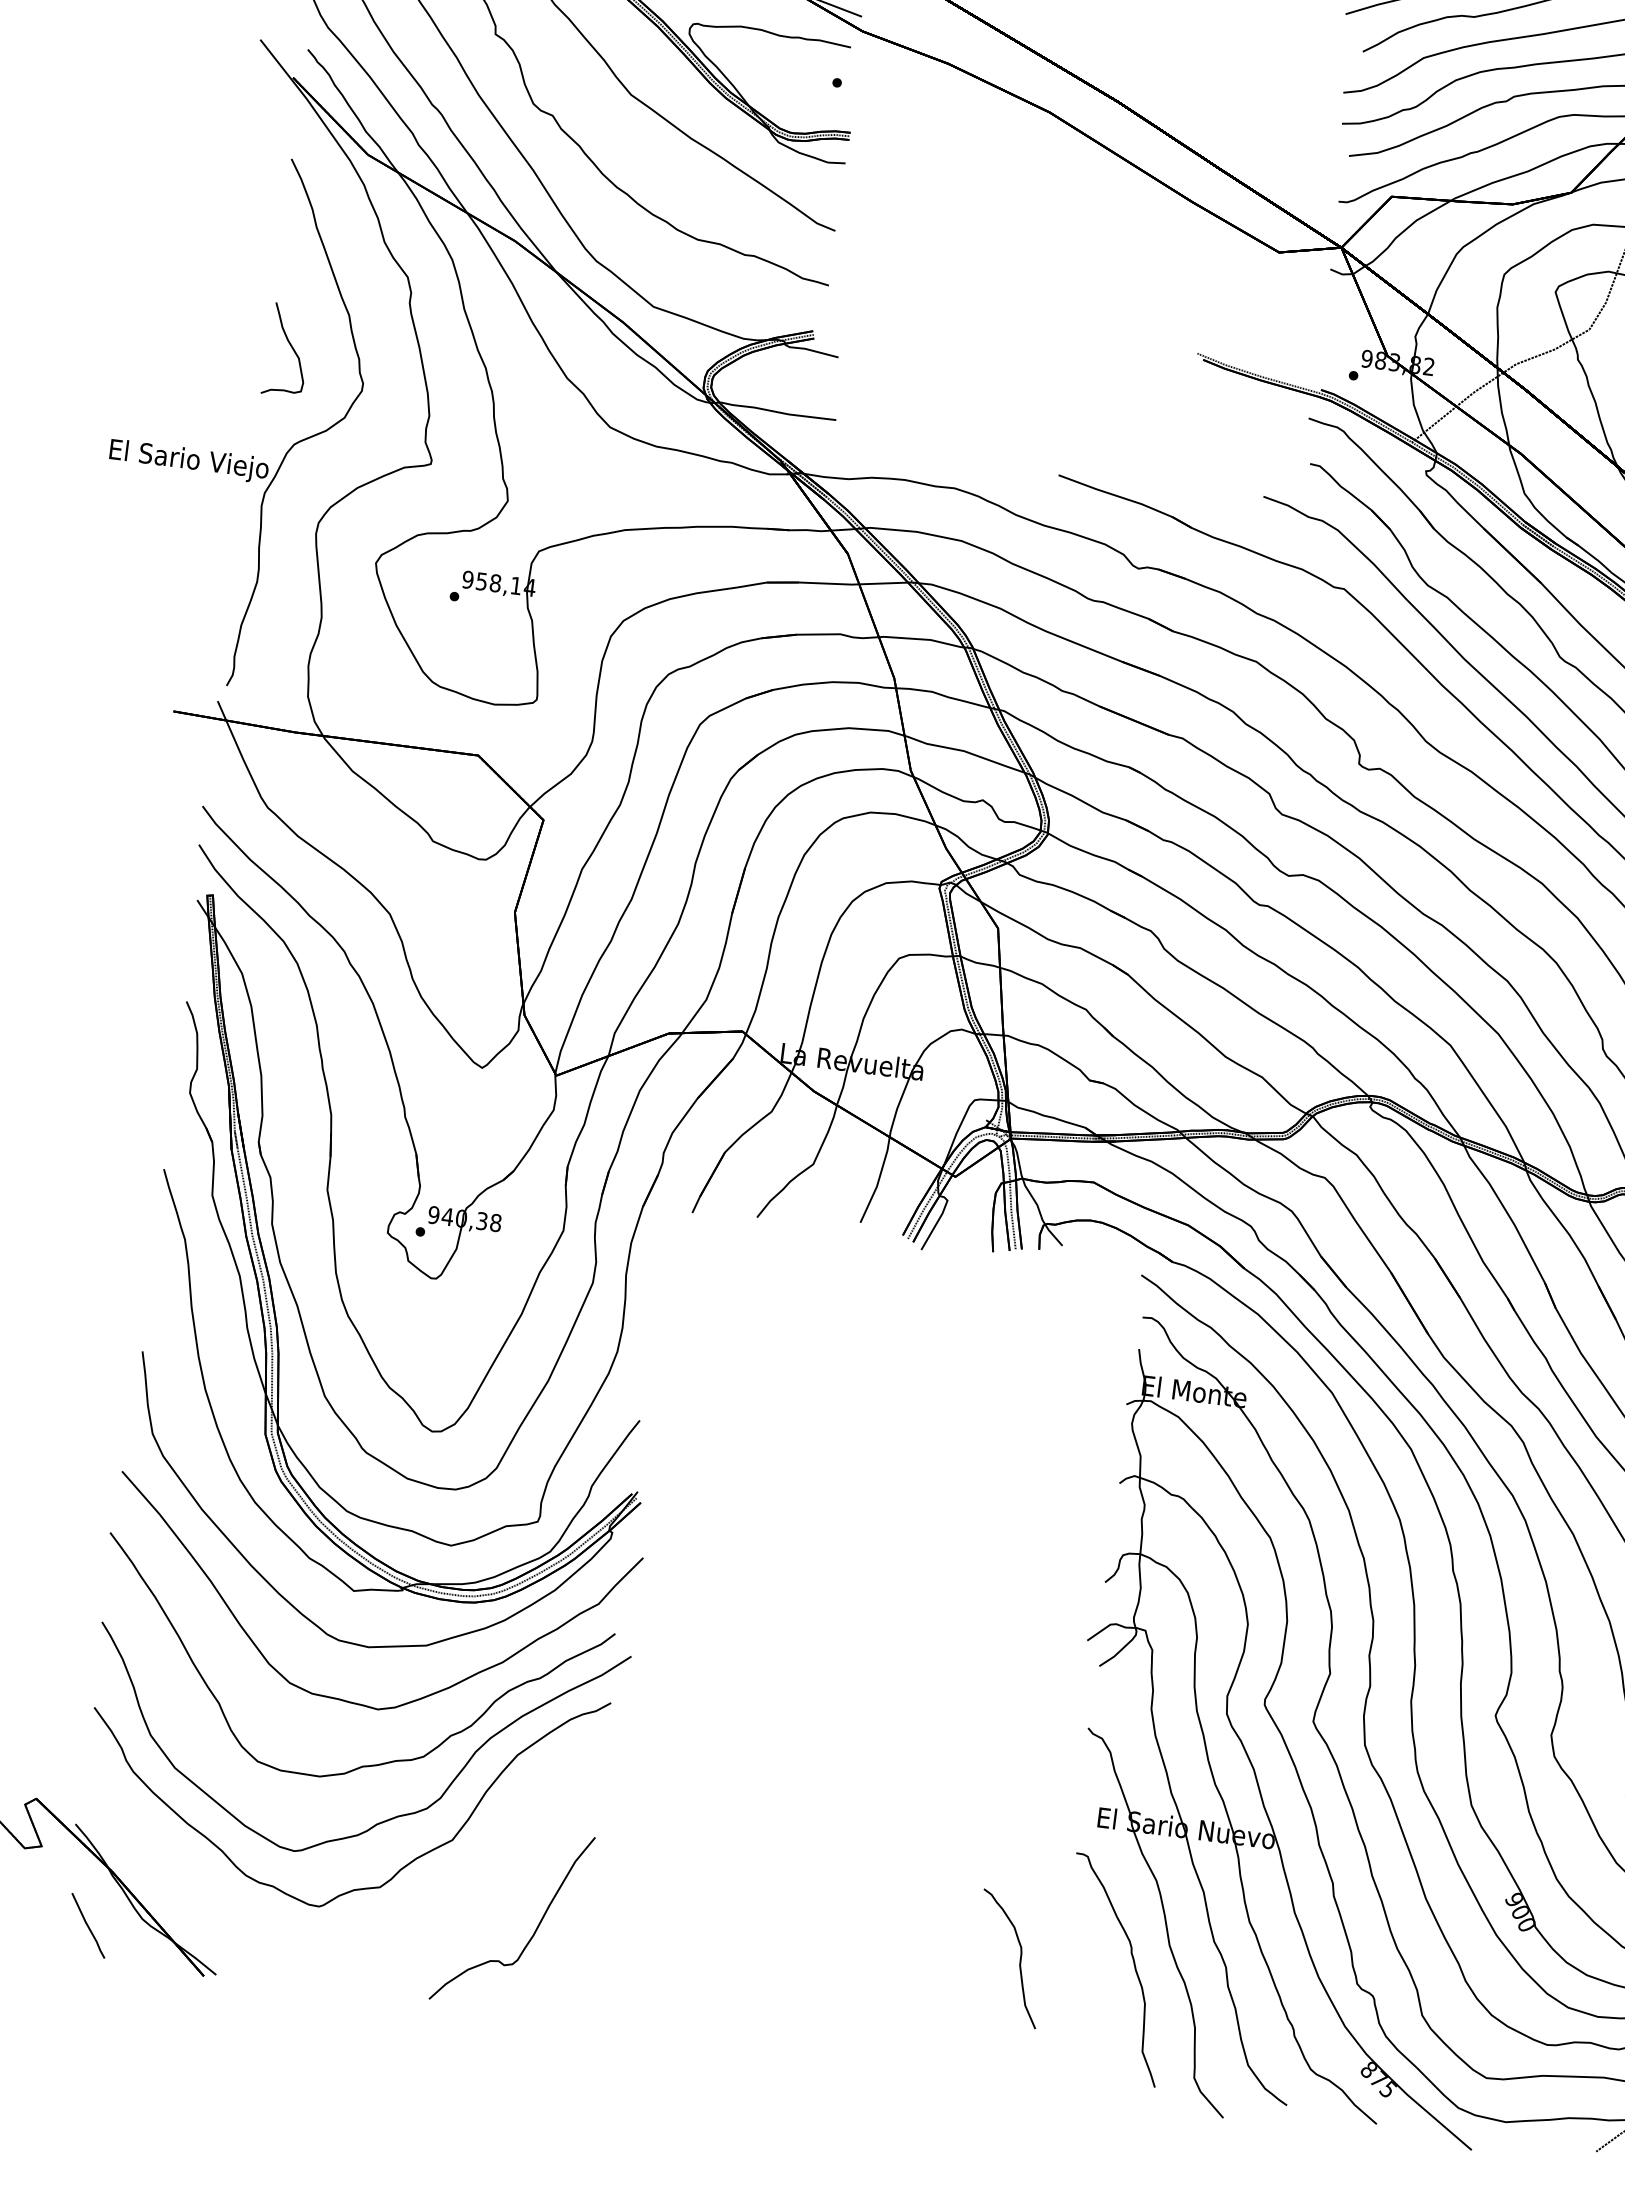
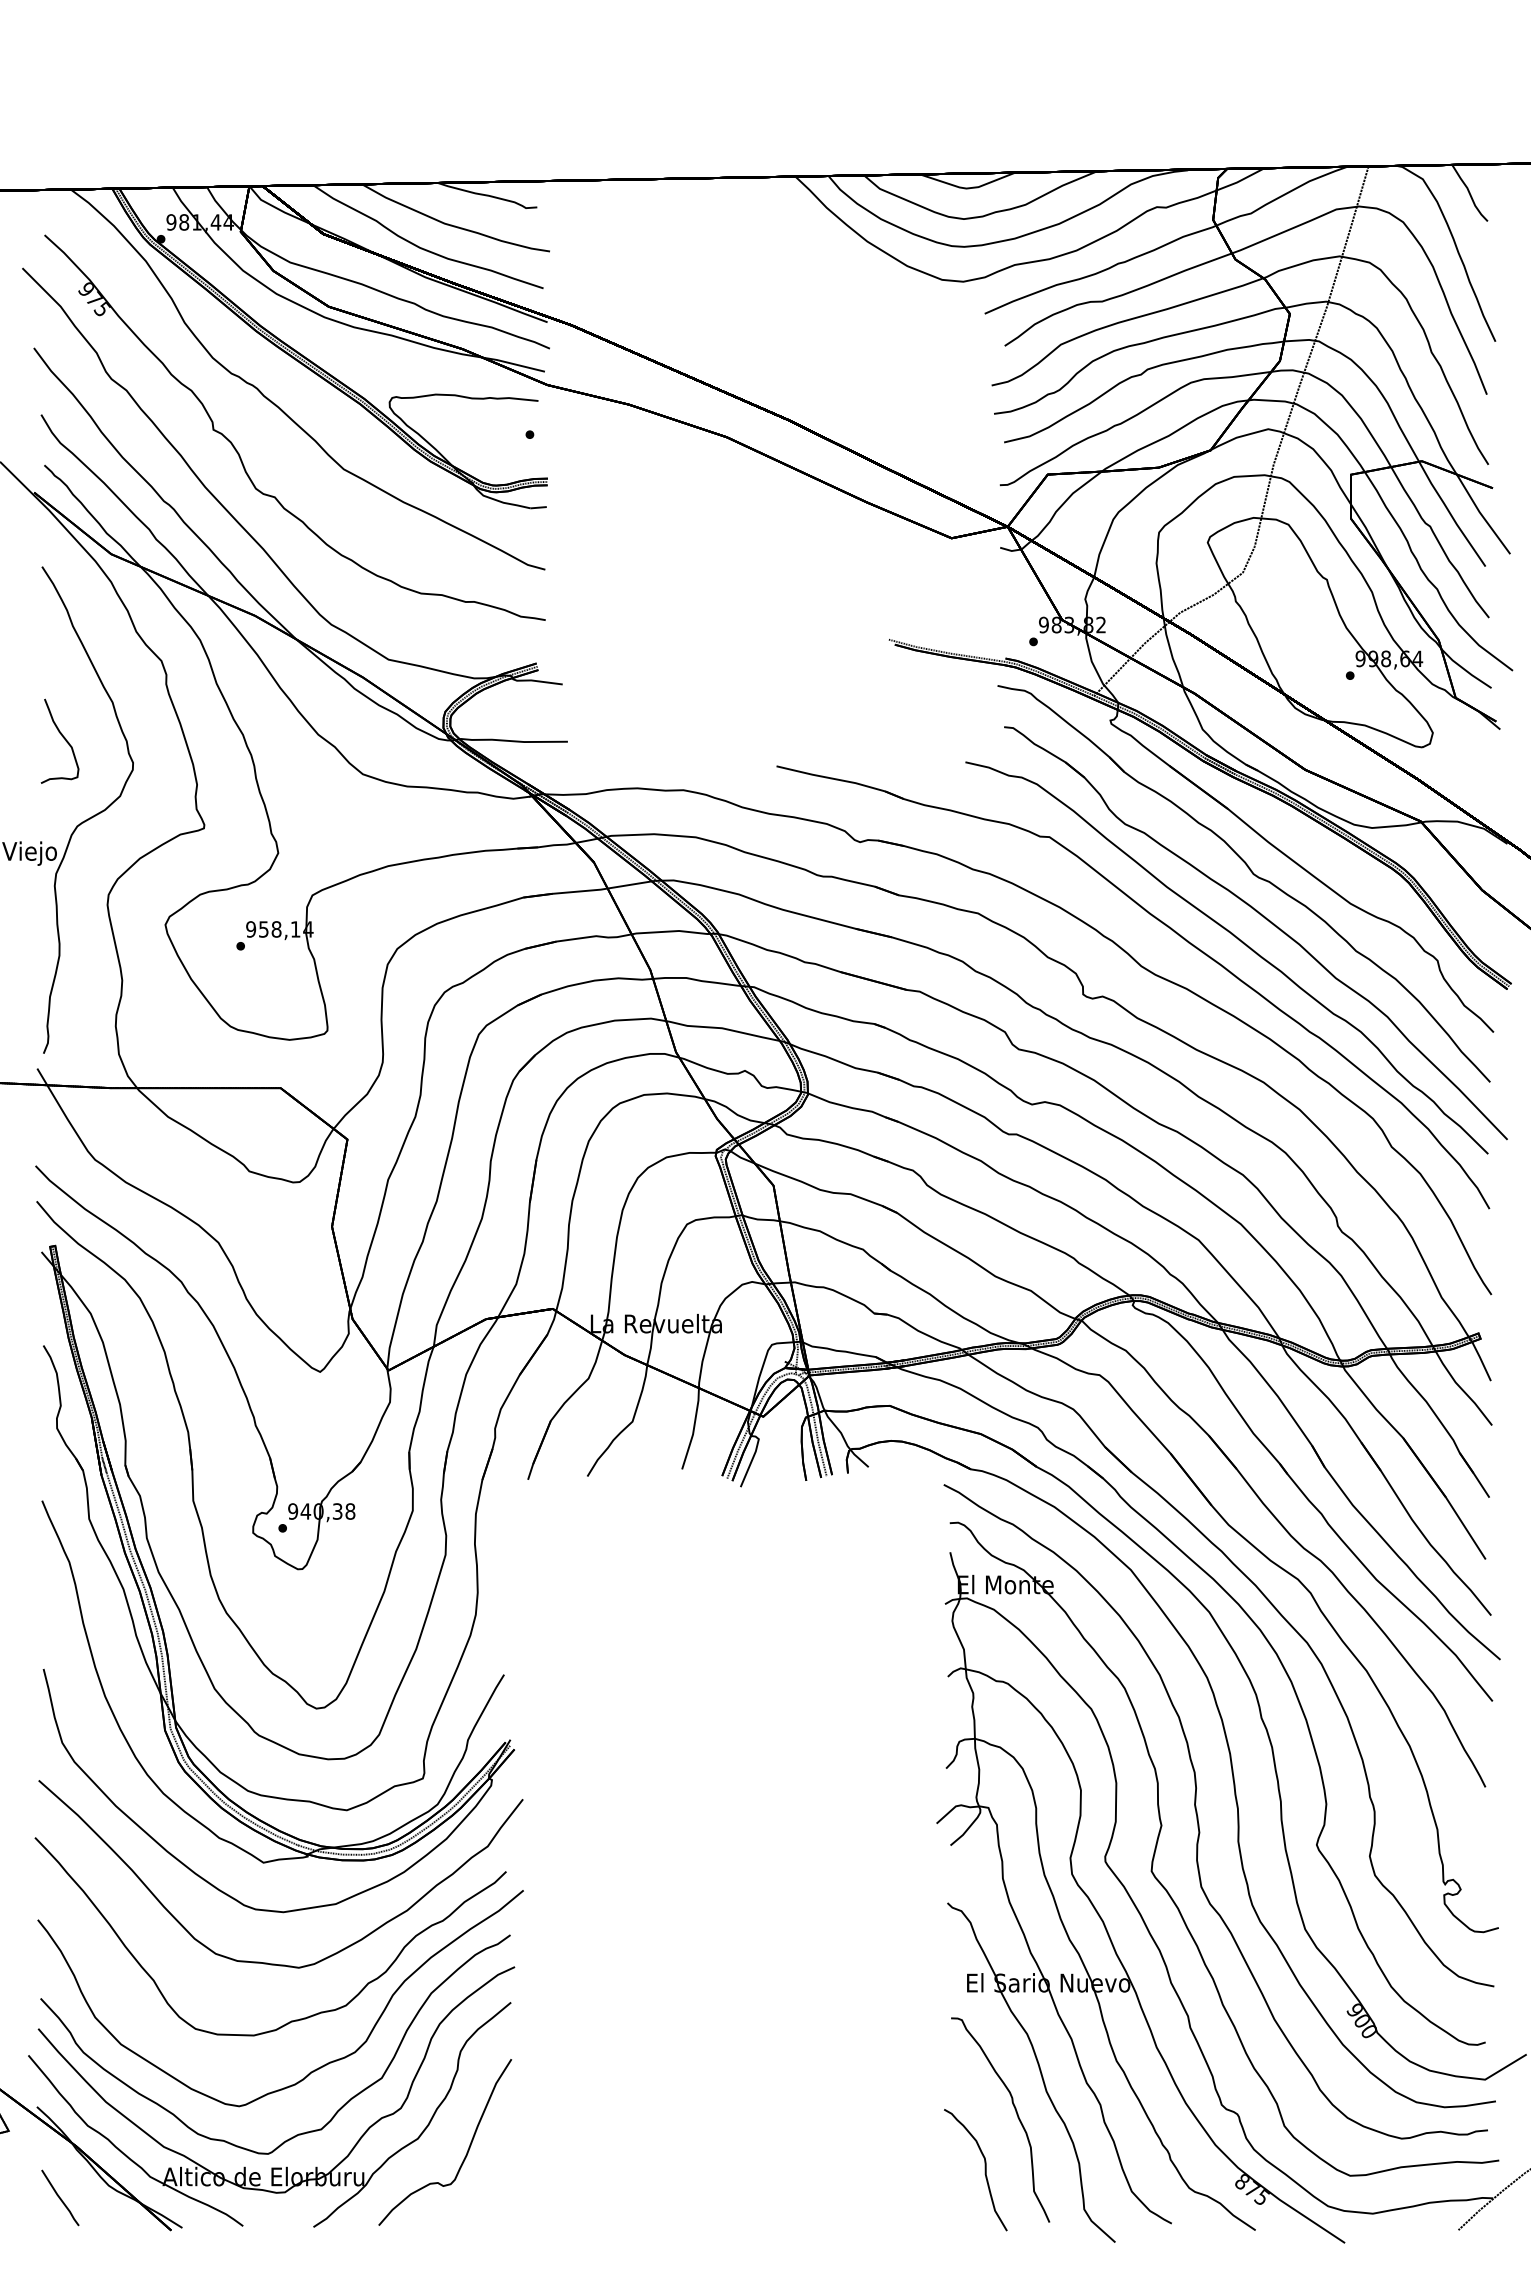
part: (320, 1921) -> (271, 2167), added
part: (1019, 1960) -> (984, 2170), moved

